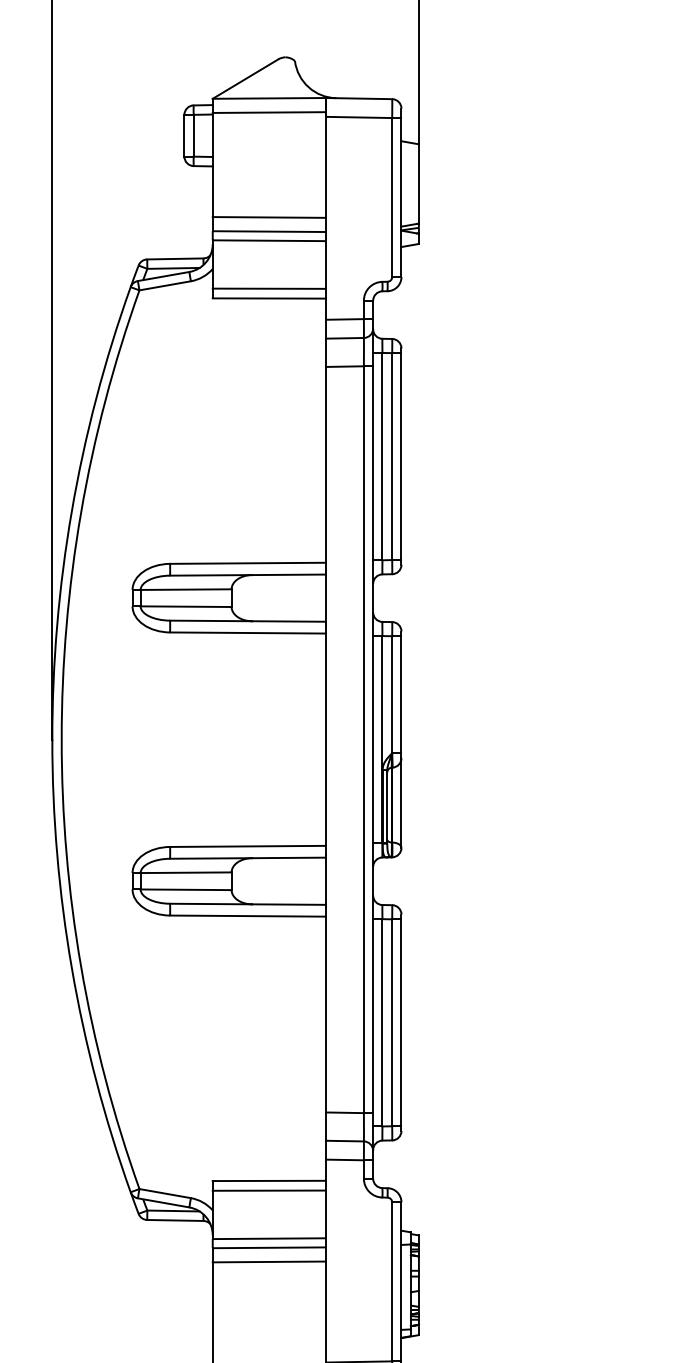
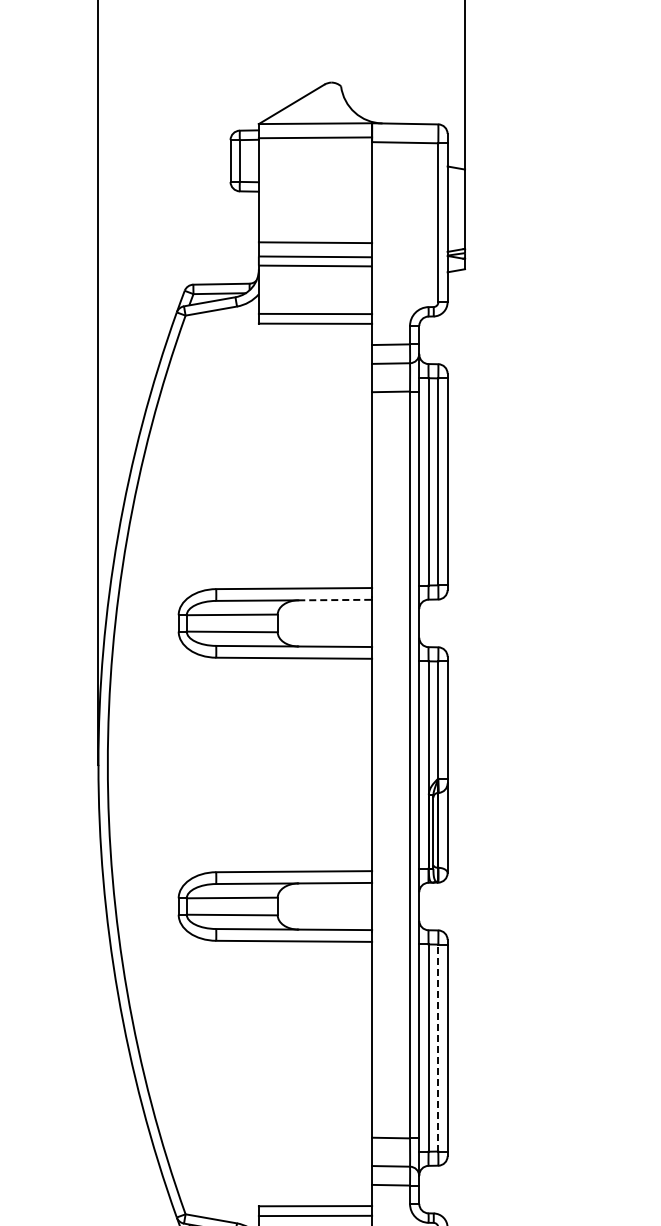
line: (289, 574) -> (335, 599), solid -> dashed
line: (392, 1022) -> (438, 1047), solid -> dashed

